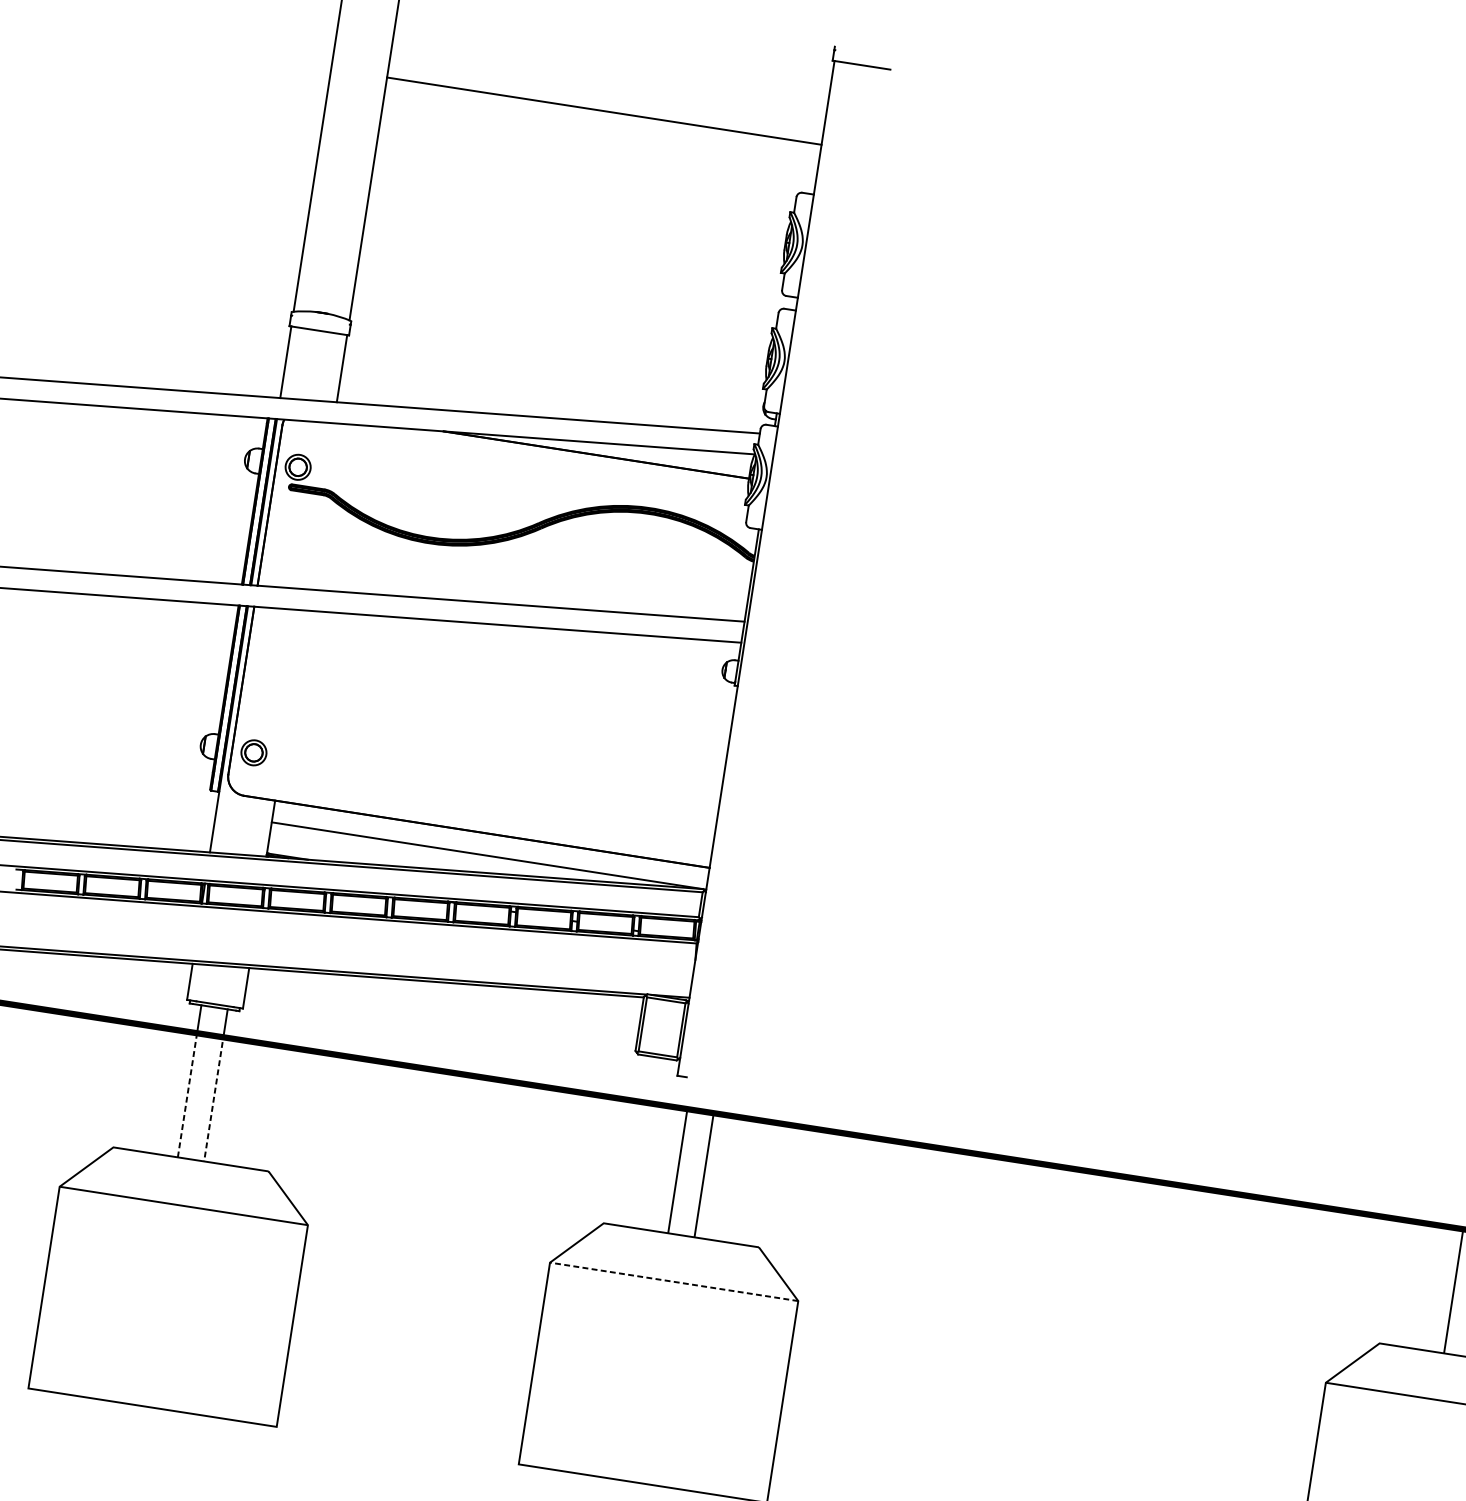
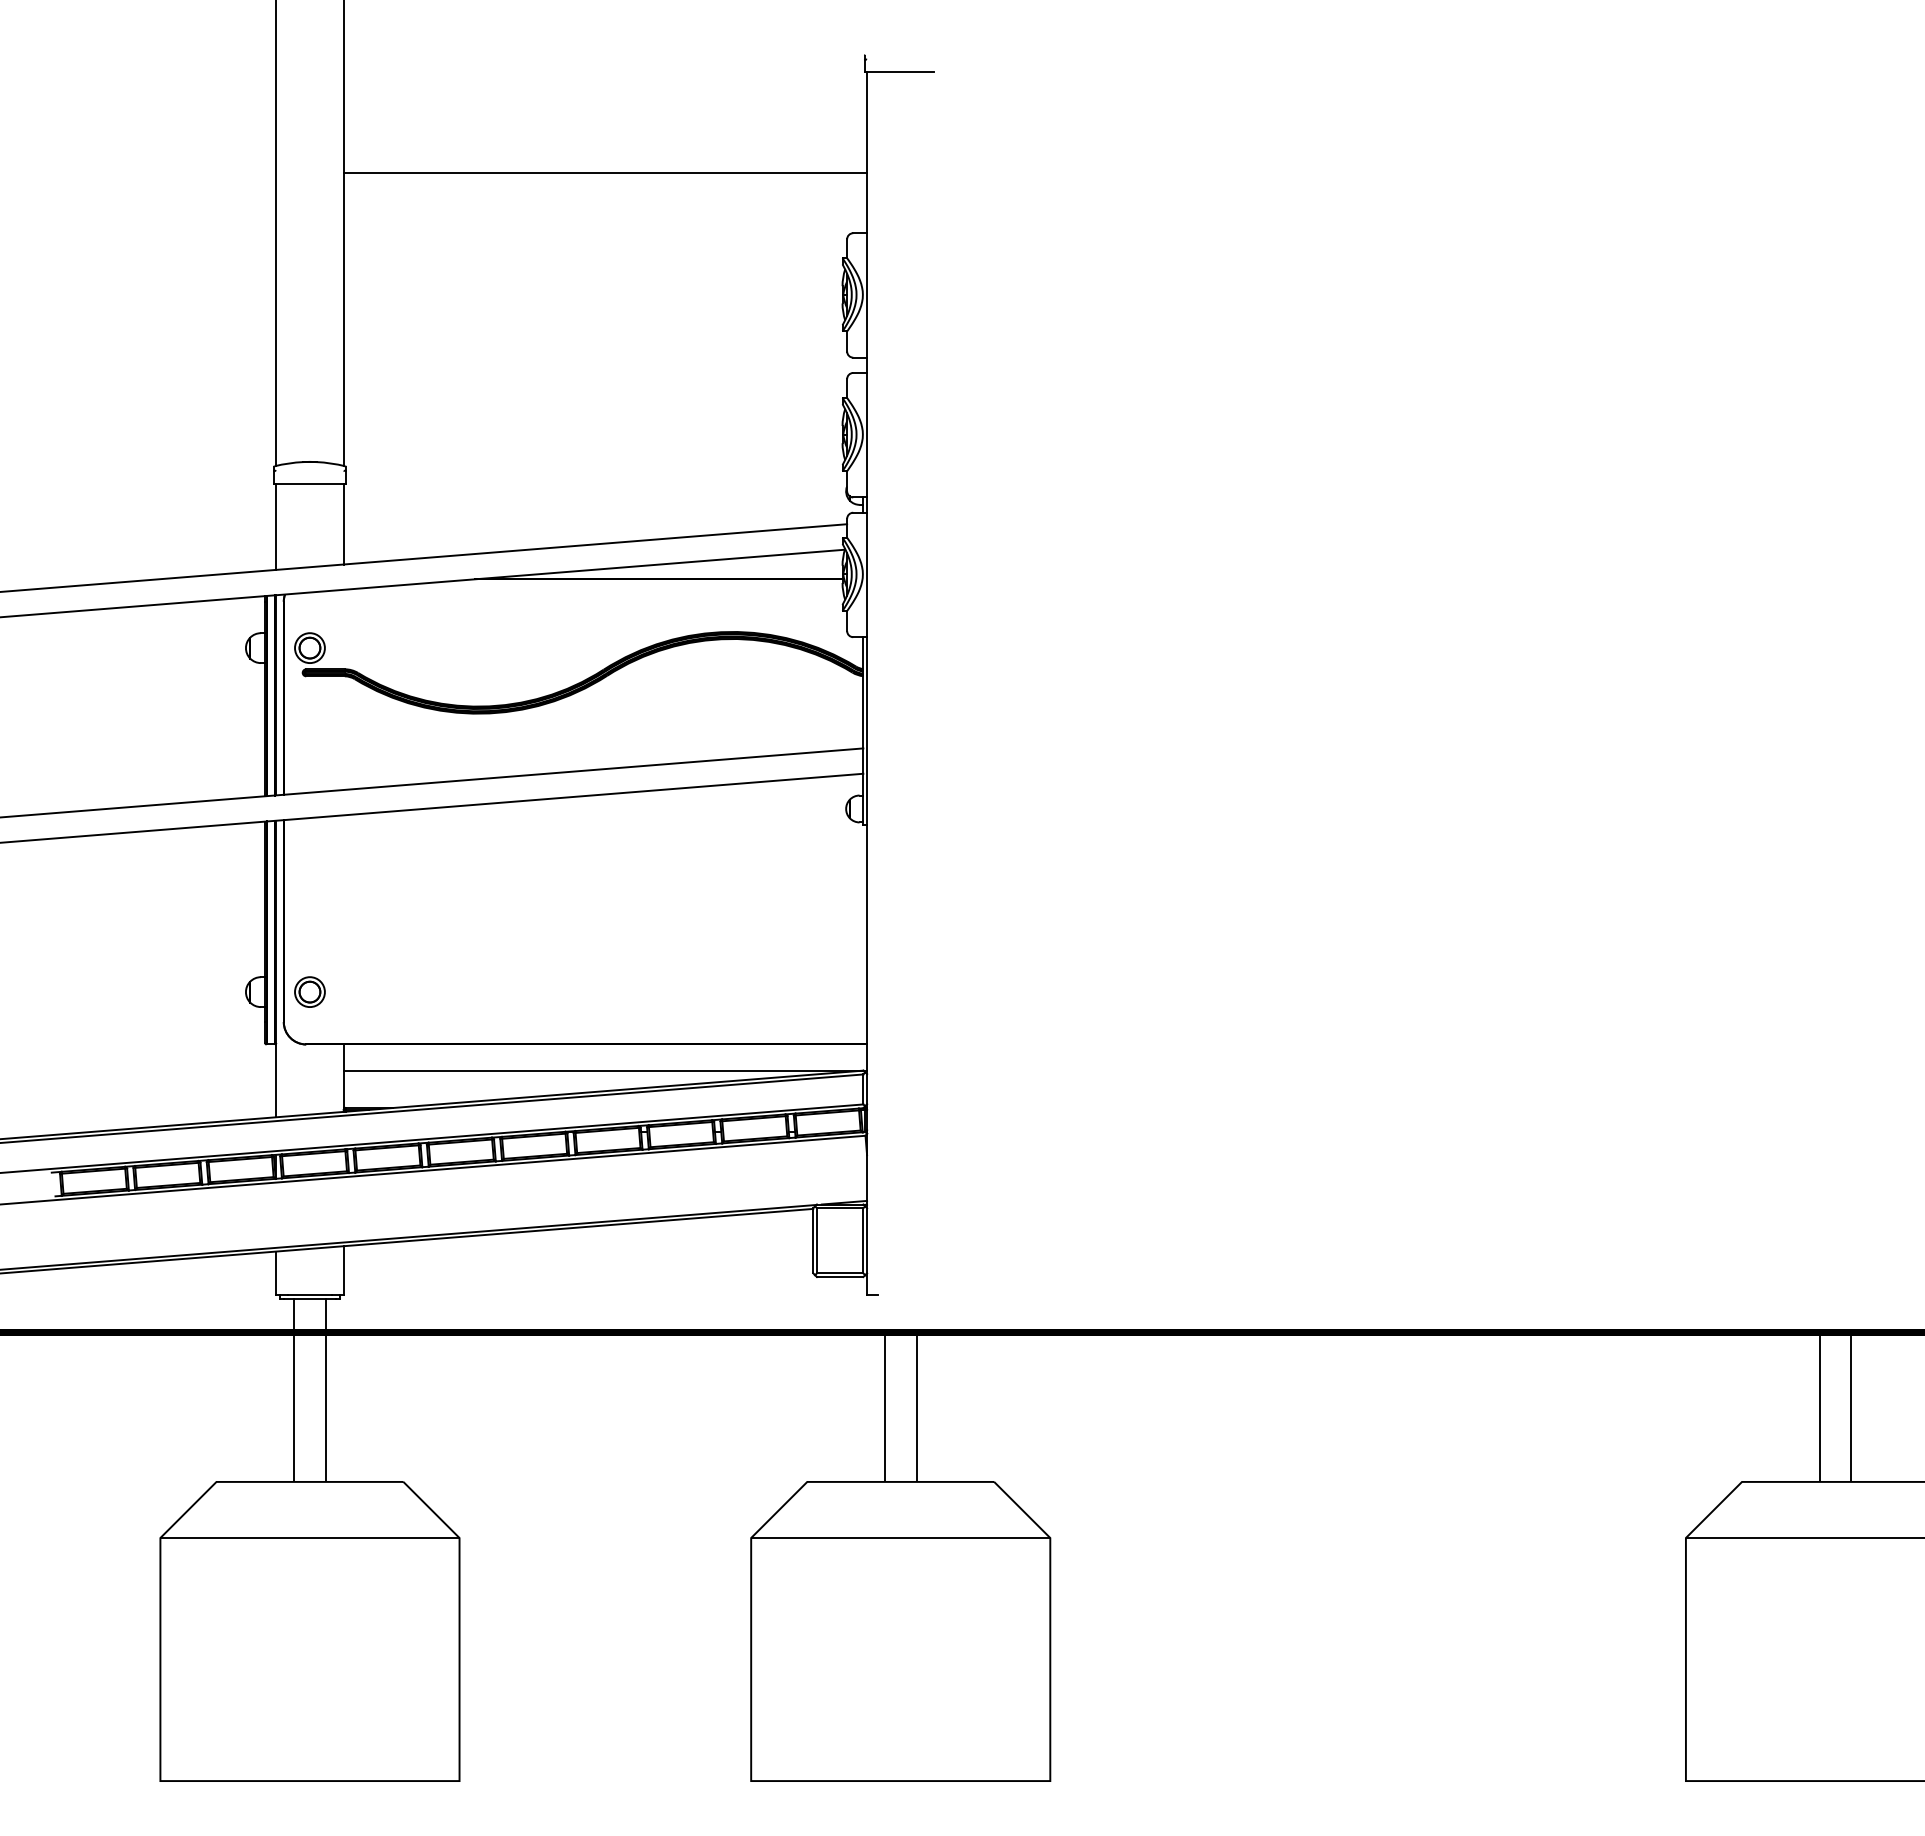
line: (209, 1035) -> (309, 1332), dashed -> solid
line: (673, 1282) -> (900, 1538), dashed -> solid

